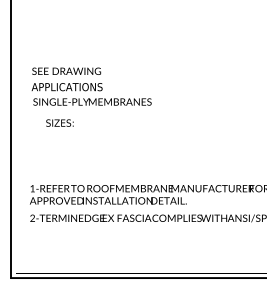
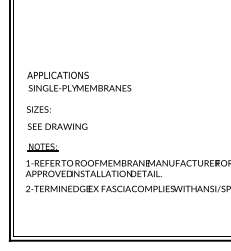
text: (66, 71) -> (57, 126), moved
text: (59, 123) -> (38, 109), moved
part: (49, 170) -> (42, 147), added

